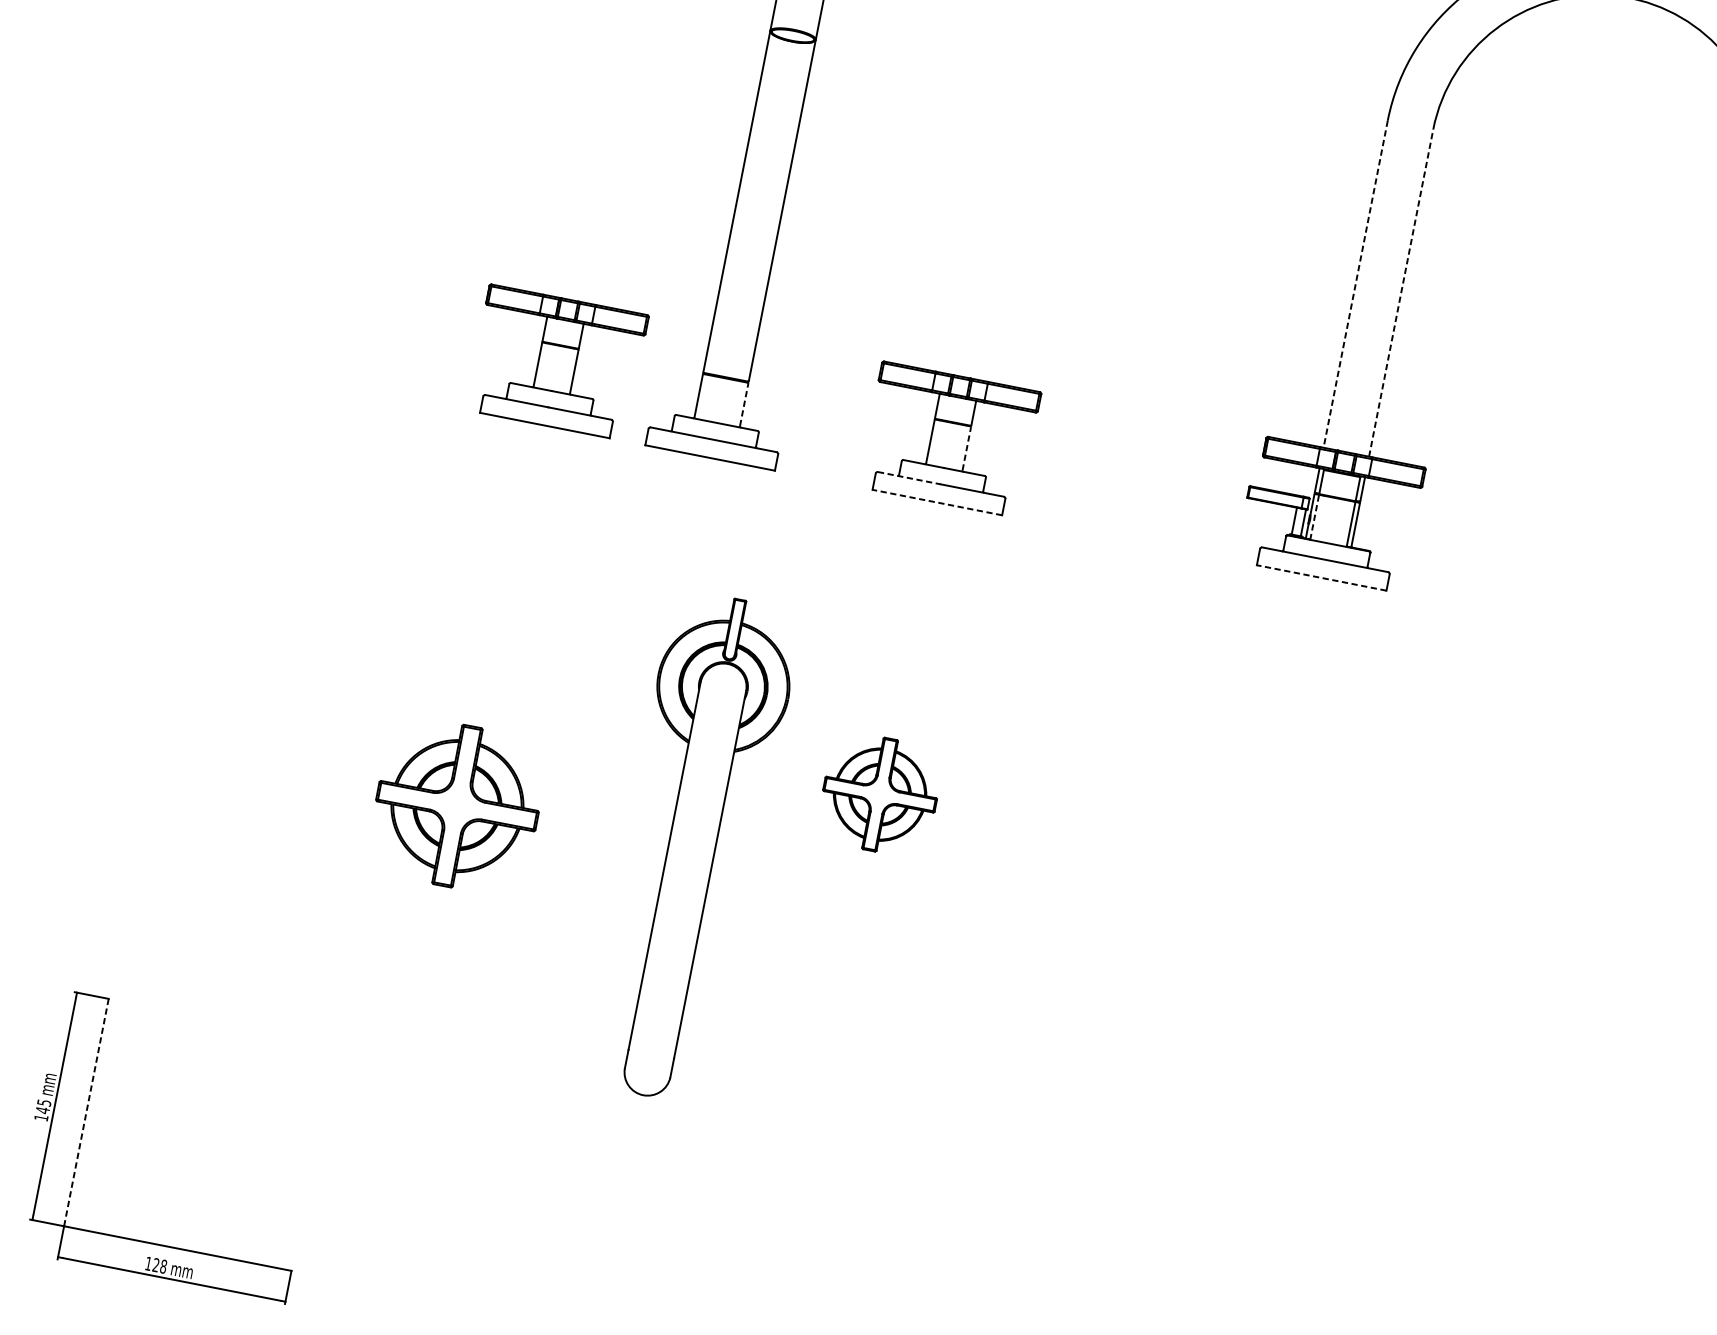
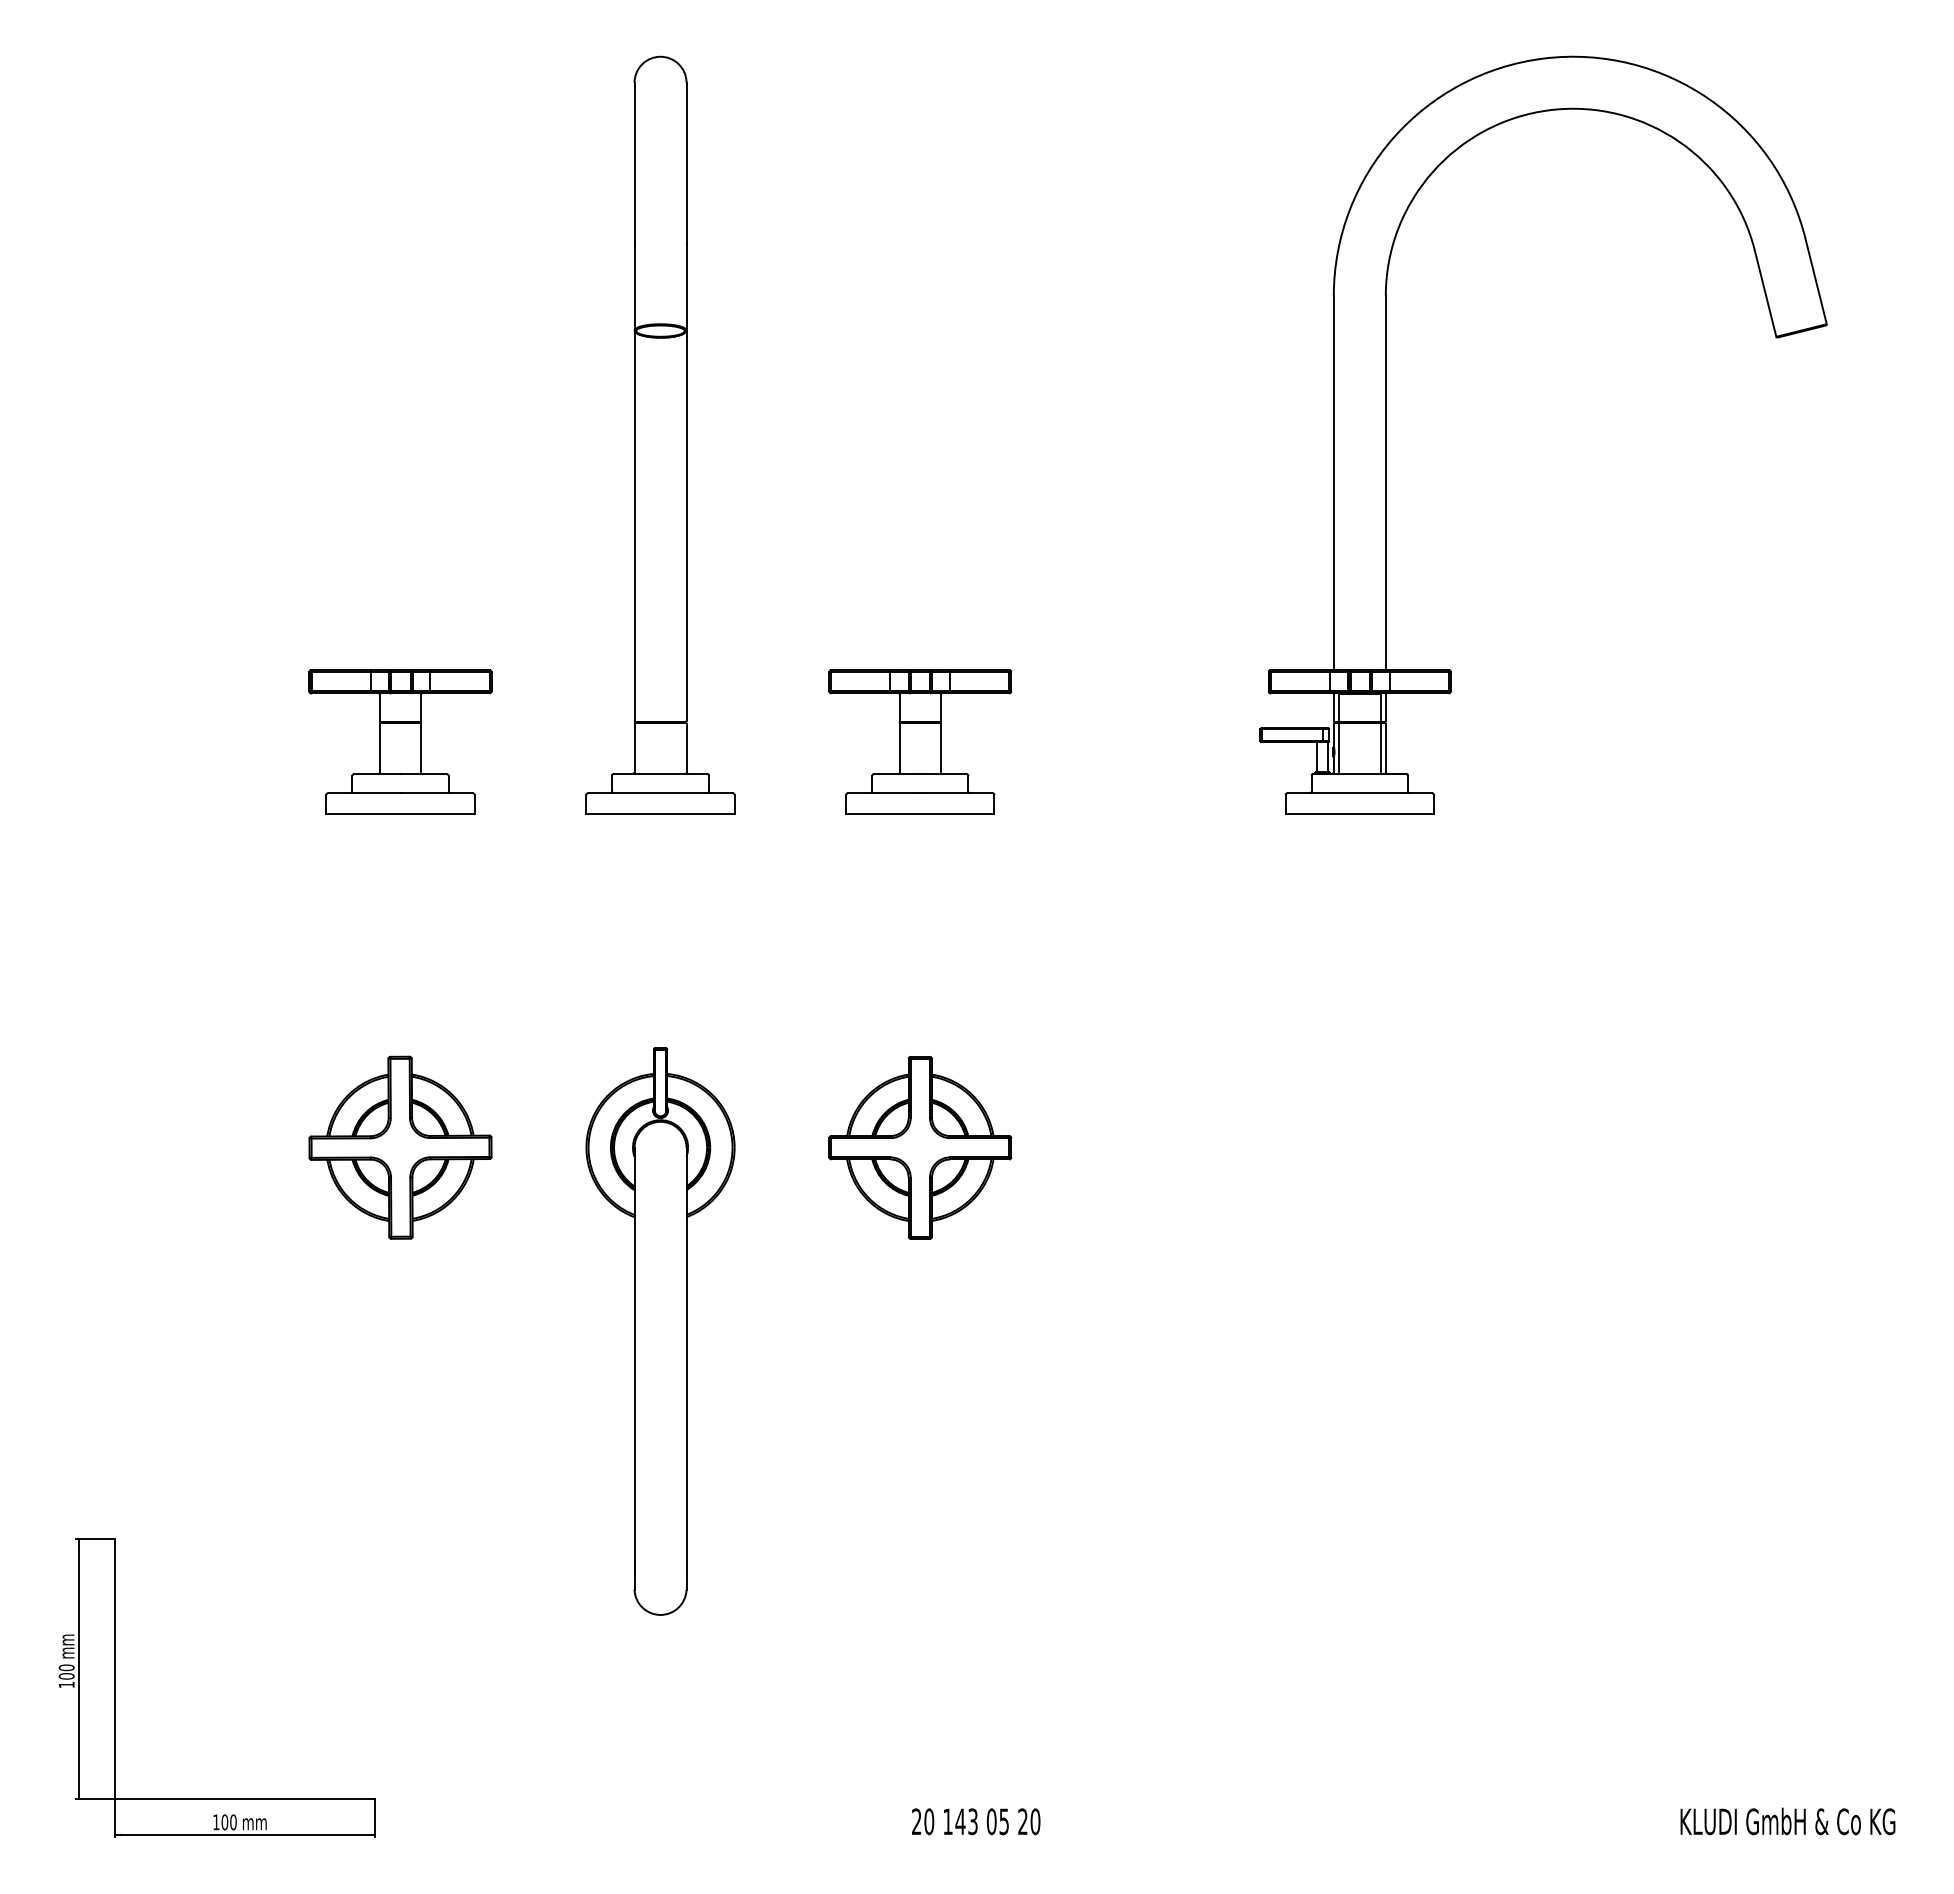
line: (1355, 284) -> (1333, 483), dashed -> solid
line: (1400, 293) -> (1385, 483), dashed -> solid
part: (557, 362) -> (400, 741), moved
line: (744, 404) -> (686, 747), dashed -> solid
line: (967, 449) -> (941, 748), dashed -> solid
line: (909, 478) -> (884, 793), dashed -> solid
line: (936, 502) -> (919, 813), dashed -> solid
line: (1315, 517) -> (1339, 748), dashed -> solid
line: (1321, 577) -> (1359, 813), dashed -> solid
part: (880, 794) -> (920, 1147), size x1.43
part: (457, 805) -> (400, 1147), moved
part: (691, 847) -> (660, 1331), moved
text: (43, 1106) -> (66, 1671), 145 -> 100
line: (86, 1112) -> (115, 1669), dashed -> solid
text: (159, 1265) -> (228, 1822), 128 -> 100

